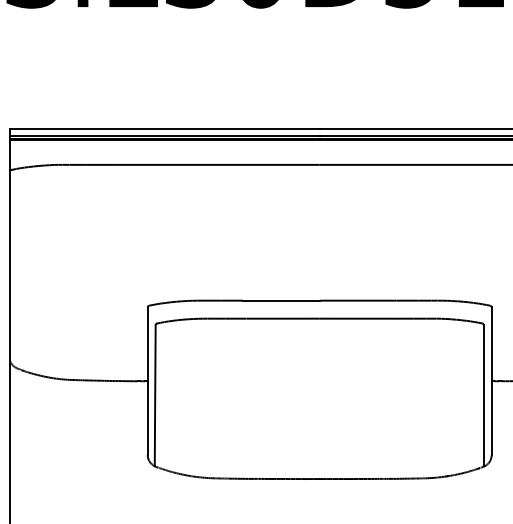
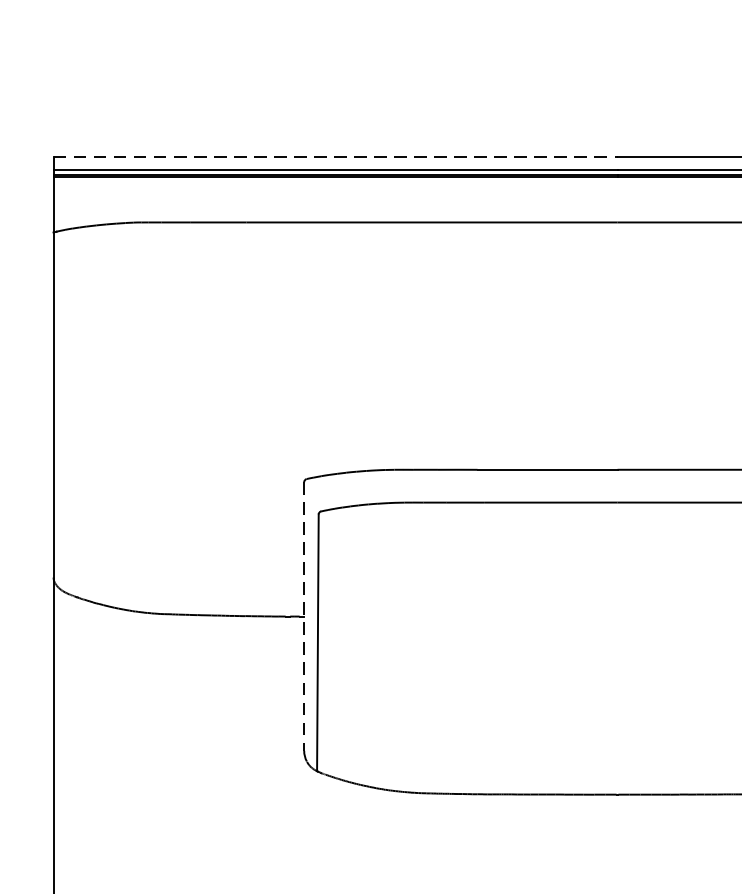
line: (164, 129) -> (334, 158), solid -> dashed
line: (147, 381) -> (303, 617), solid -> dashed

